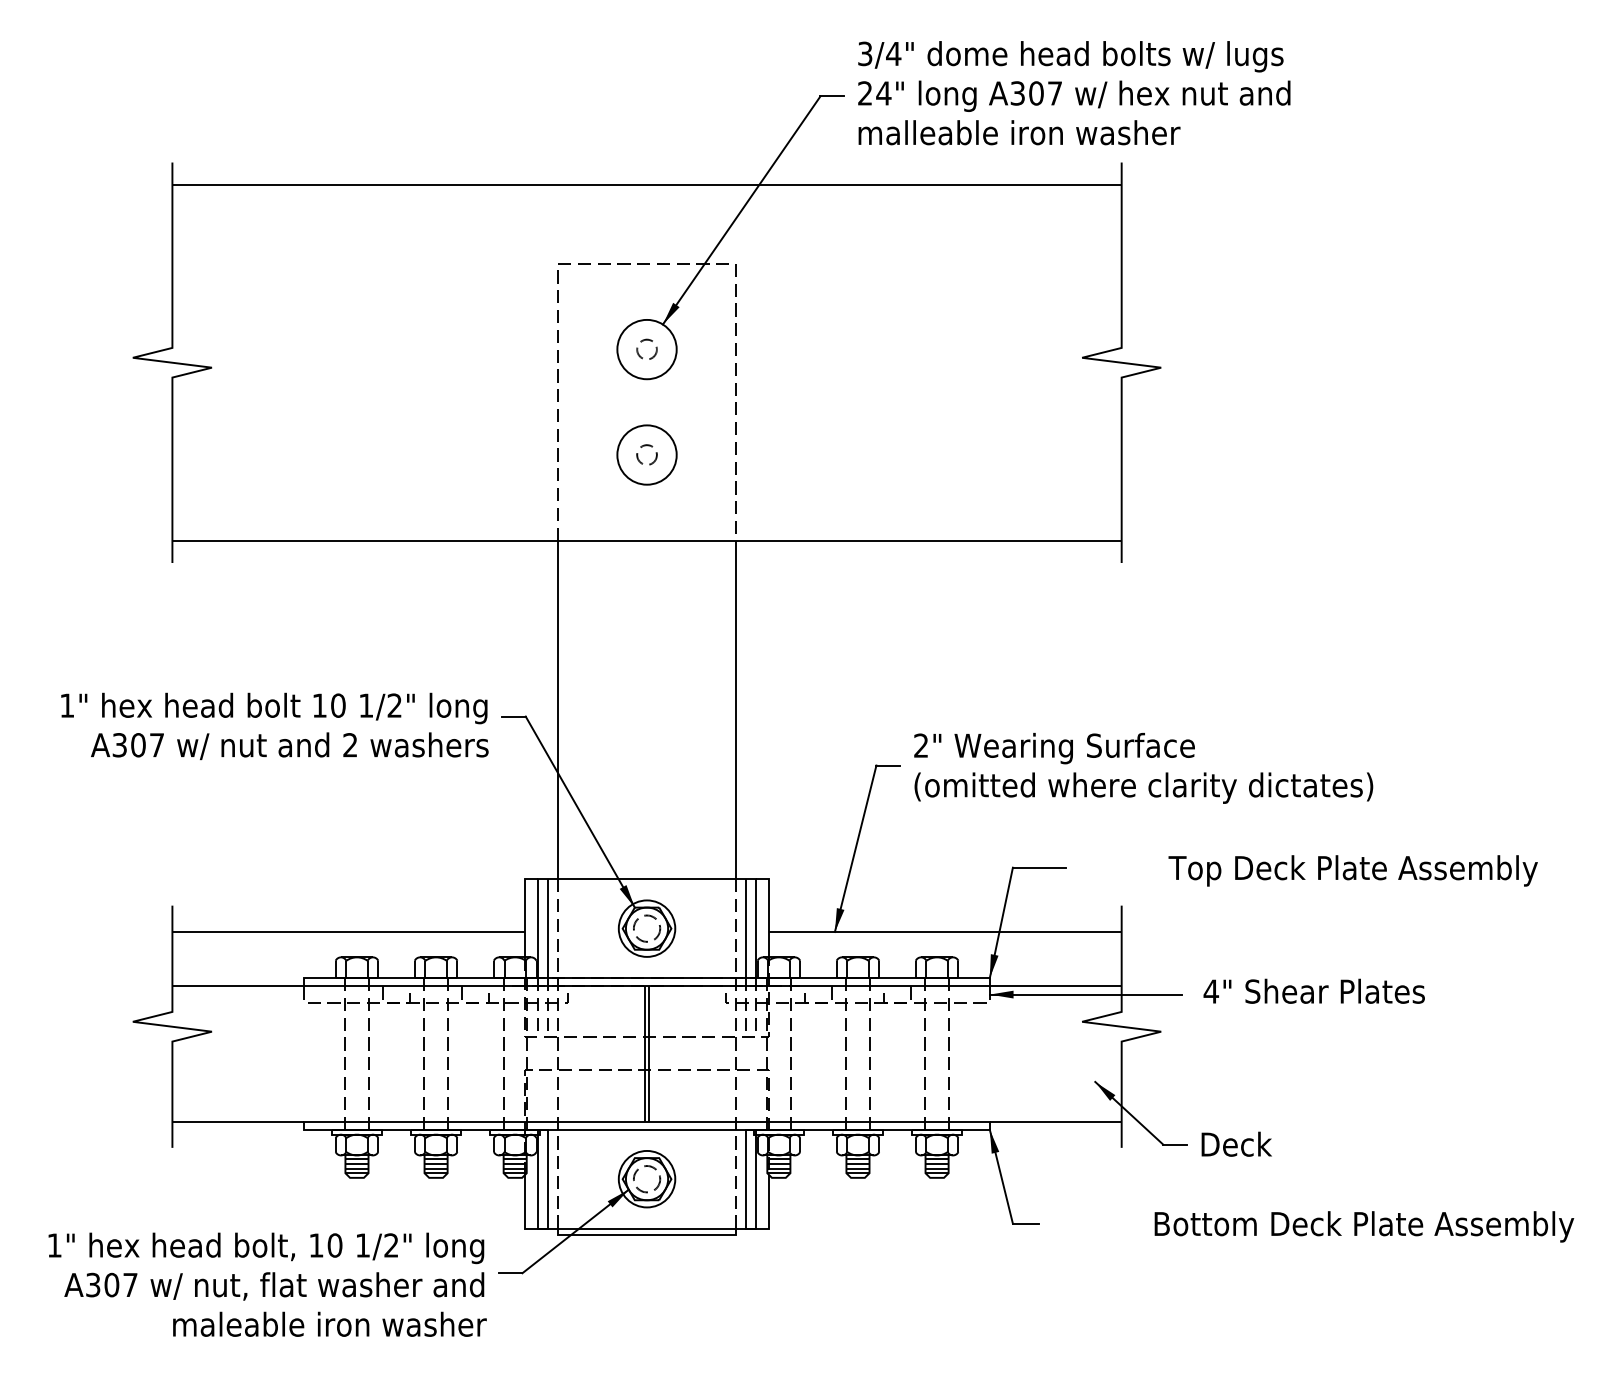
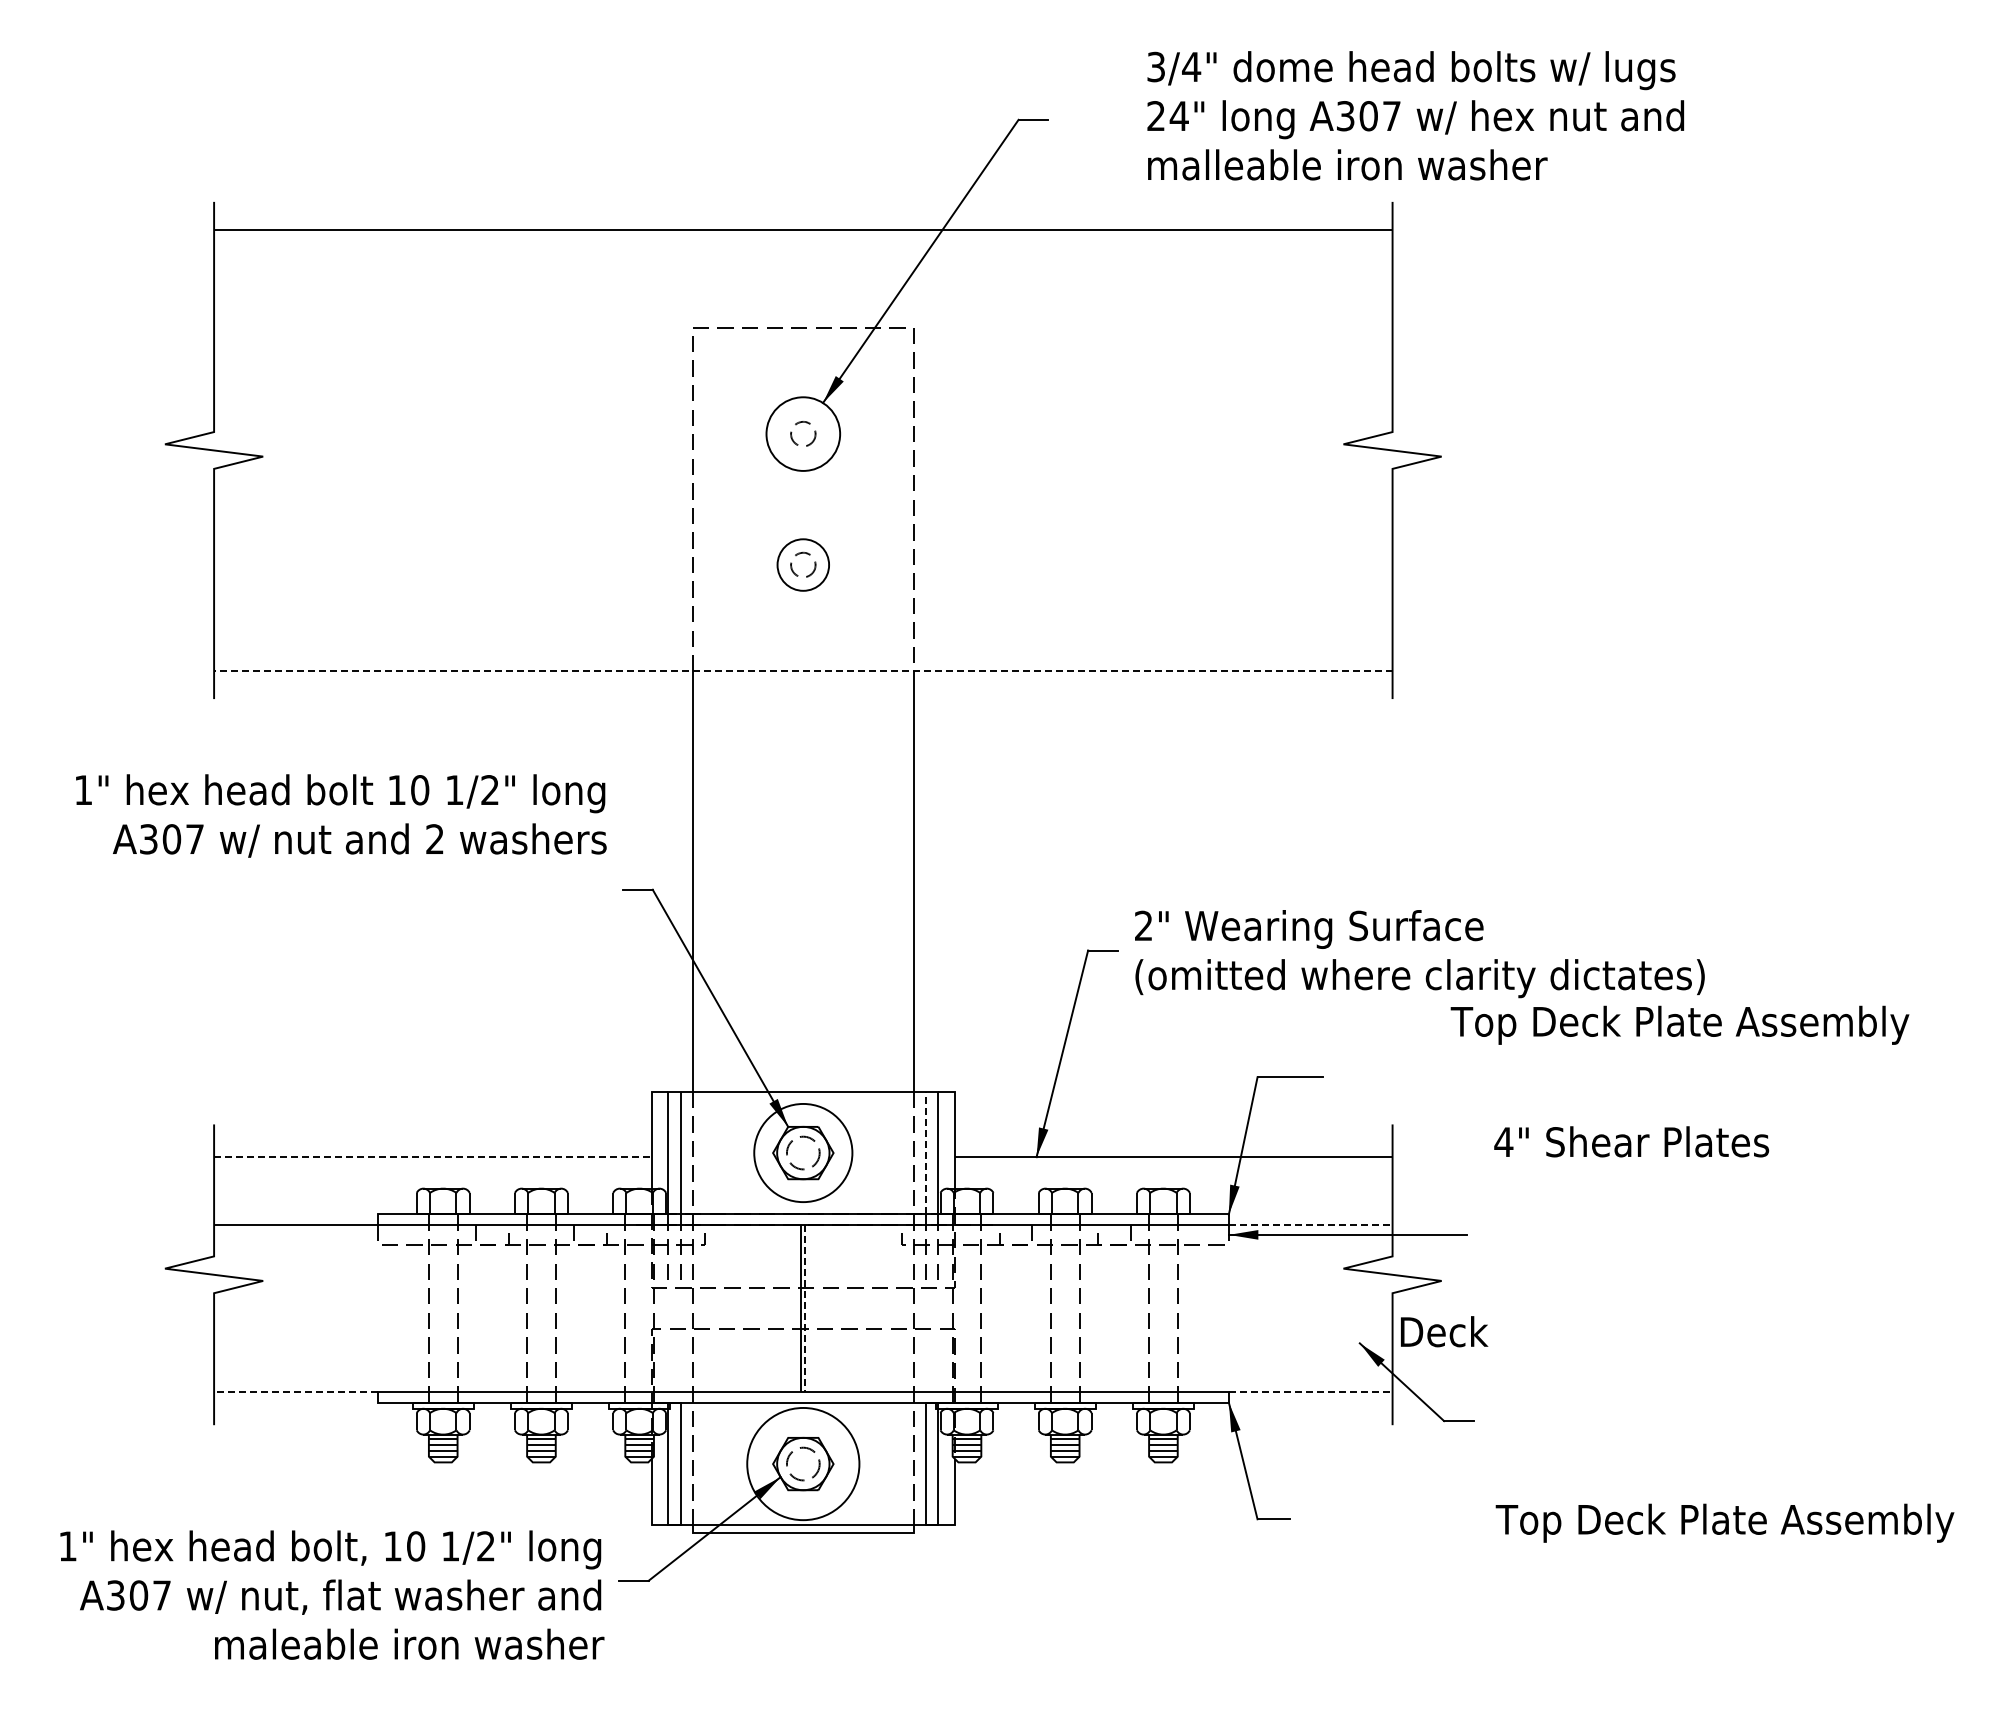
text: (1074, 92) -> (1415, 115), moved
circle: (647, 454) -> (803, 564), size x0.7
line: (646, 540) -> (802, 671), solid -> dashed
text: (275, 726) -> (341, 815), moved
text: (1352, 870) -> (1679, 1024), moved
circle: (647, 928) -> (803, 1152), size x1.4
line: (746, 928) -> (926, 1152), solid -> dashed
line: (349, 932) -> (433, 1157), solid -> dashed
line: (1055, 986) -> (1310, 1224), solid -> dashed
text: (1314, 991) -> (1631, 1141), moved
line: (648, 1053) -> (805, 1308), solid -> dashed
line: (237, 1121) -> (295, 1392), solid -> dashed
line: (1055, 1121) -> (1310, 1392), solid -> dashed
text: (1236, 1144) -> (1444, 1331), moved
circle: (647, 1179) -> (803, 1464), size x1.6
text: (1206, 1227) -> (1497, 1523), Bottom Deck Plate Assembly -> Top Deck Plate Assembly

